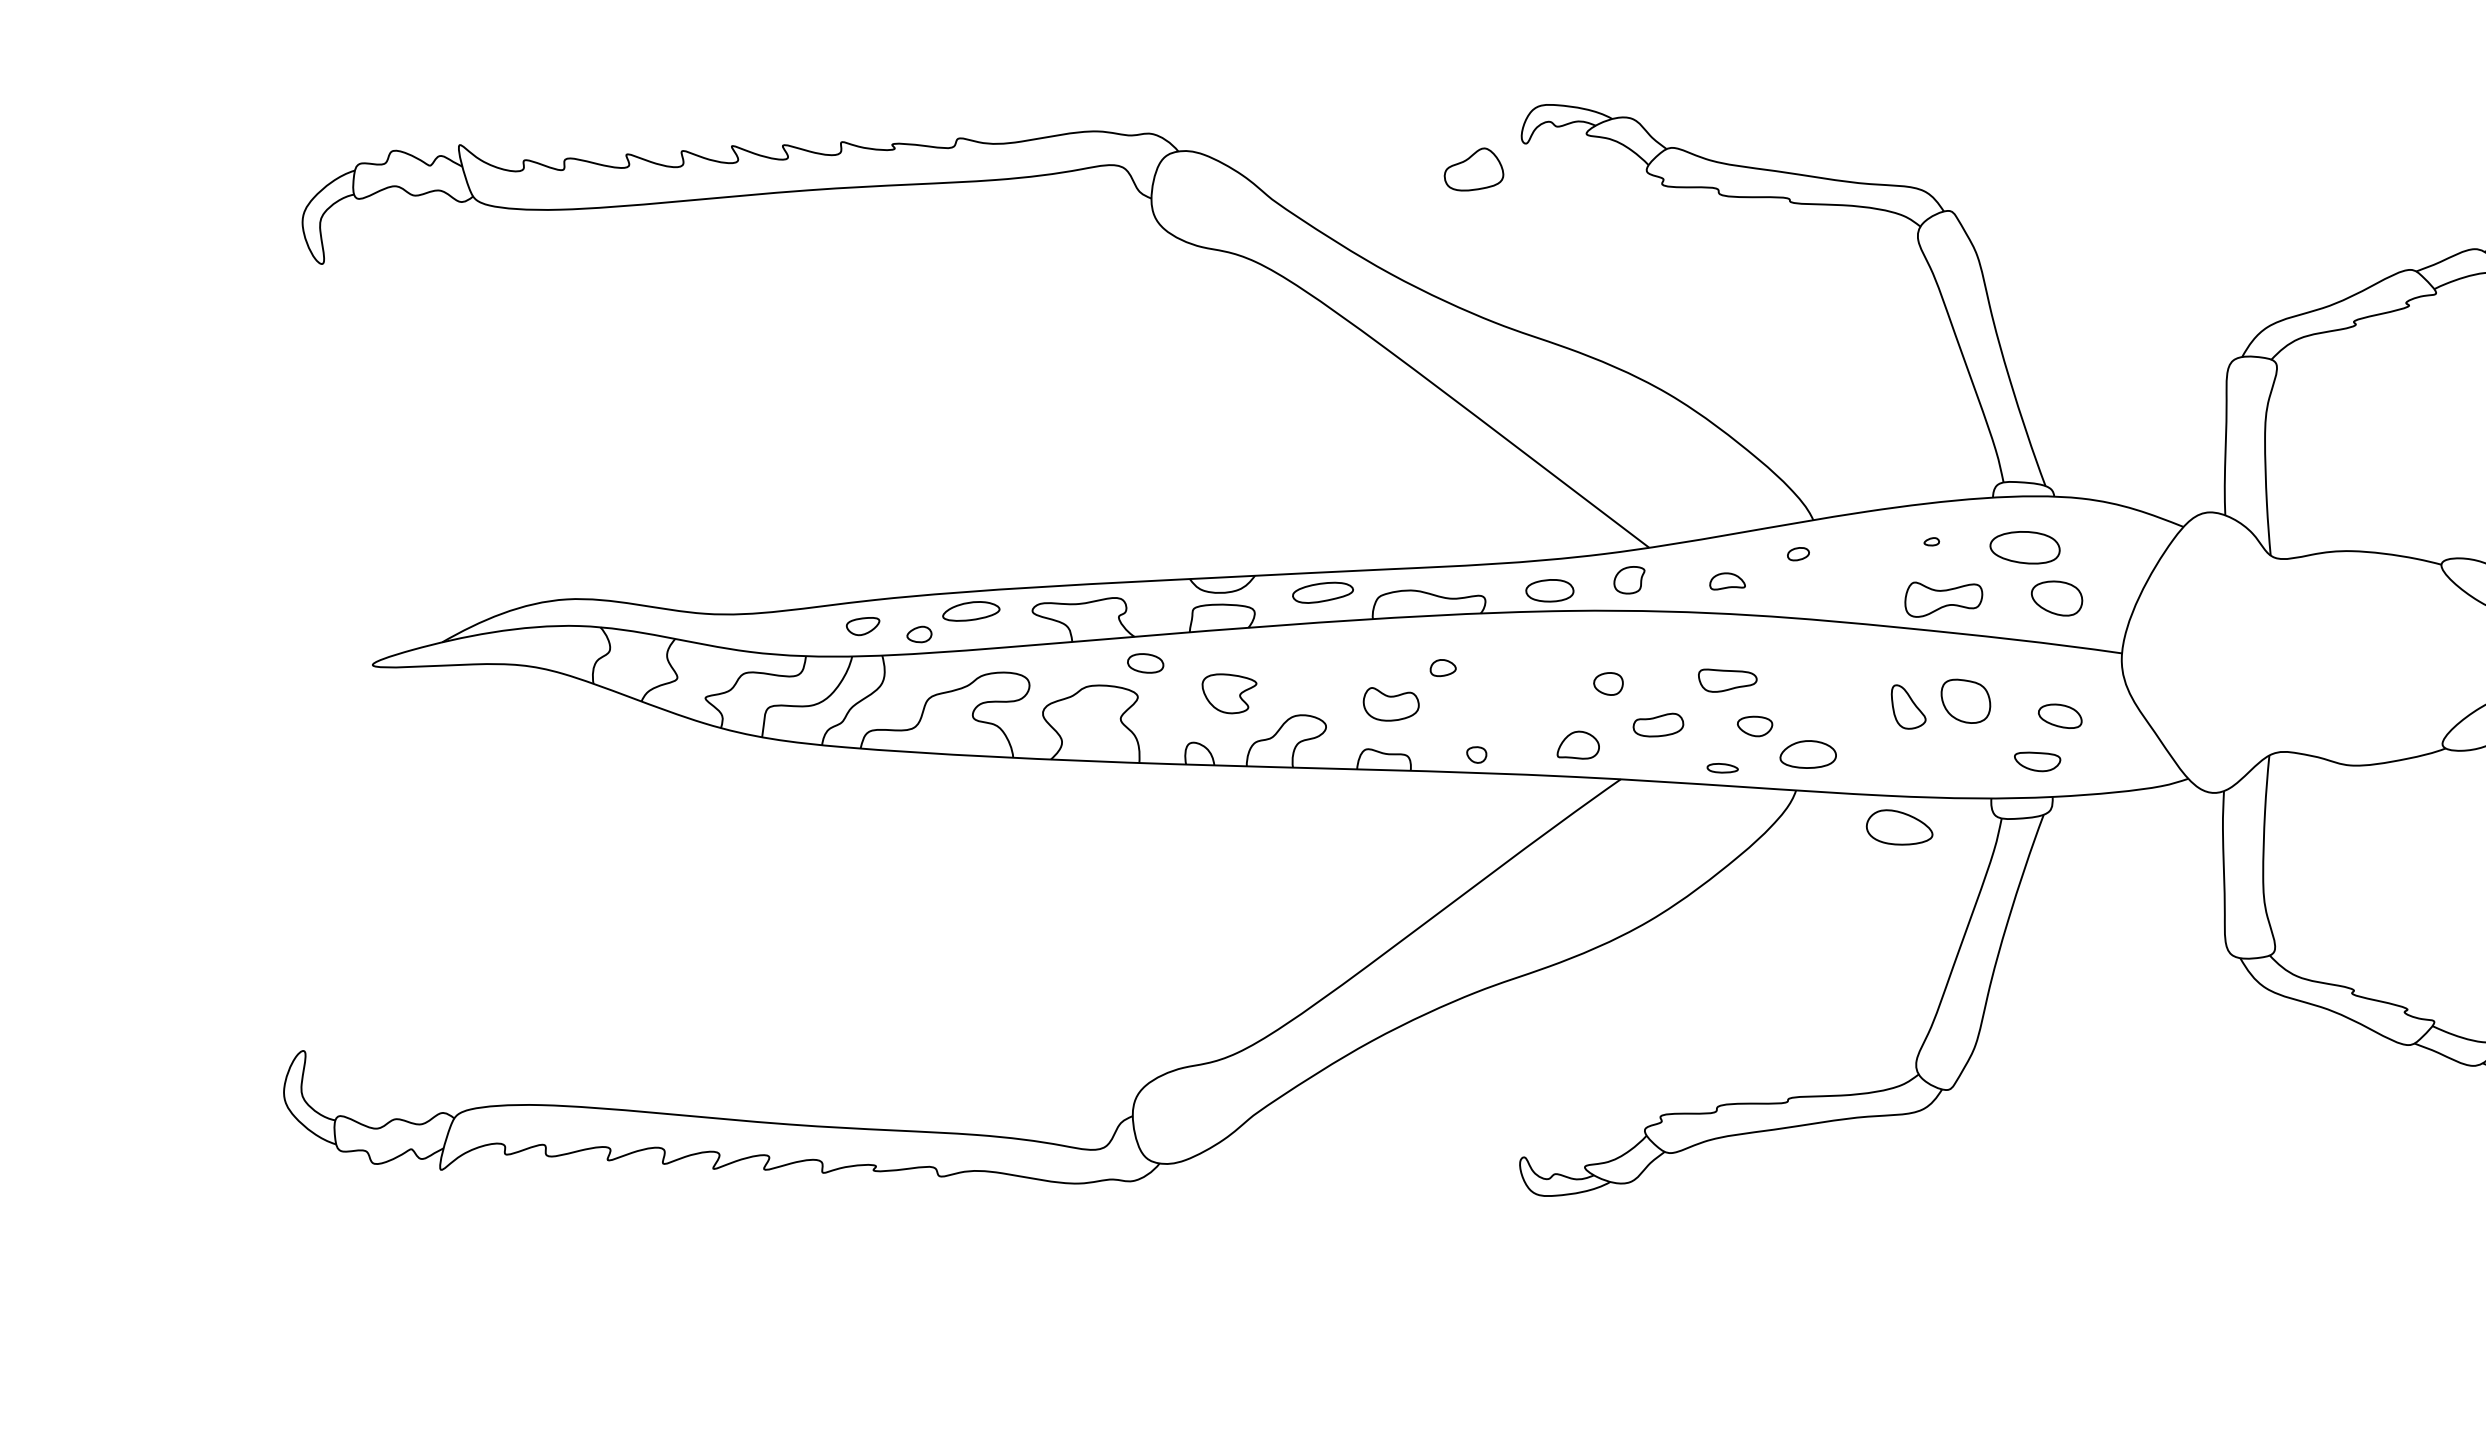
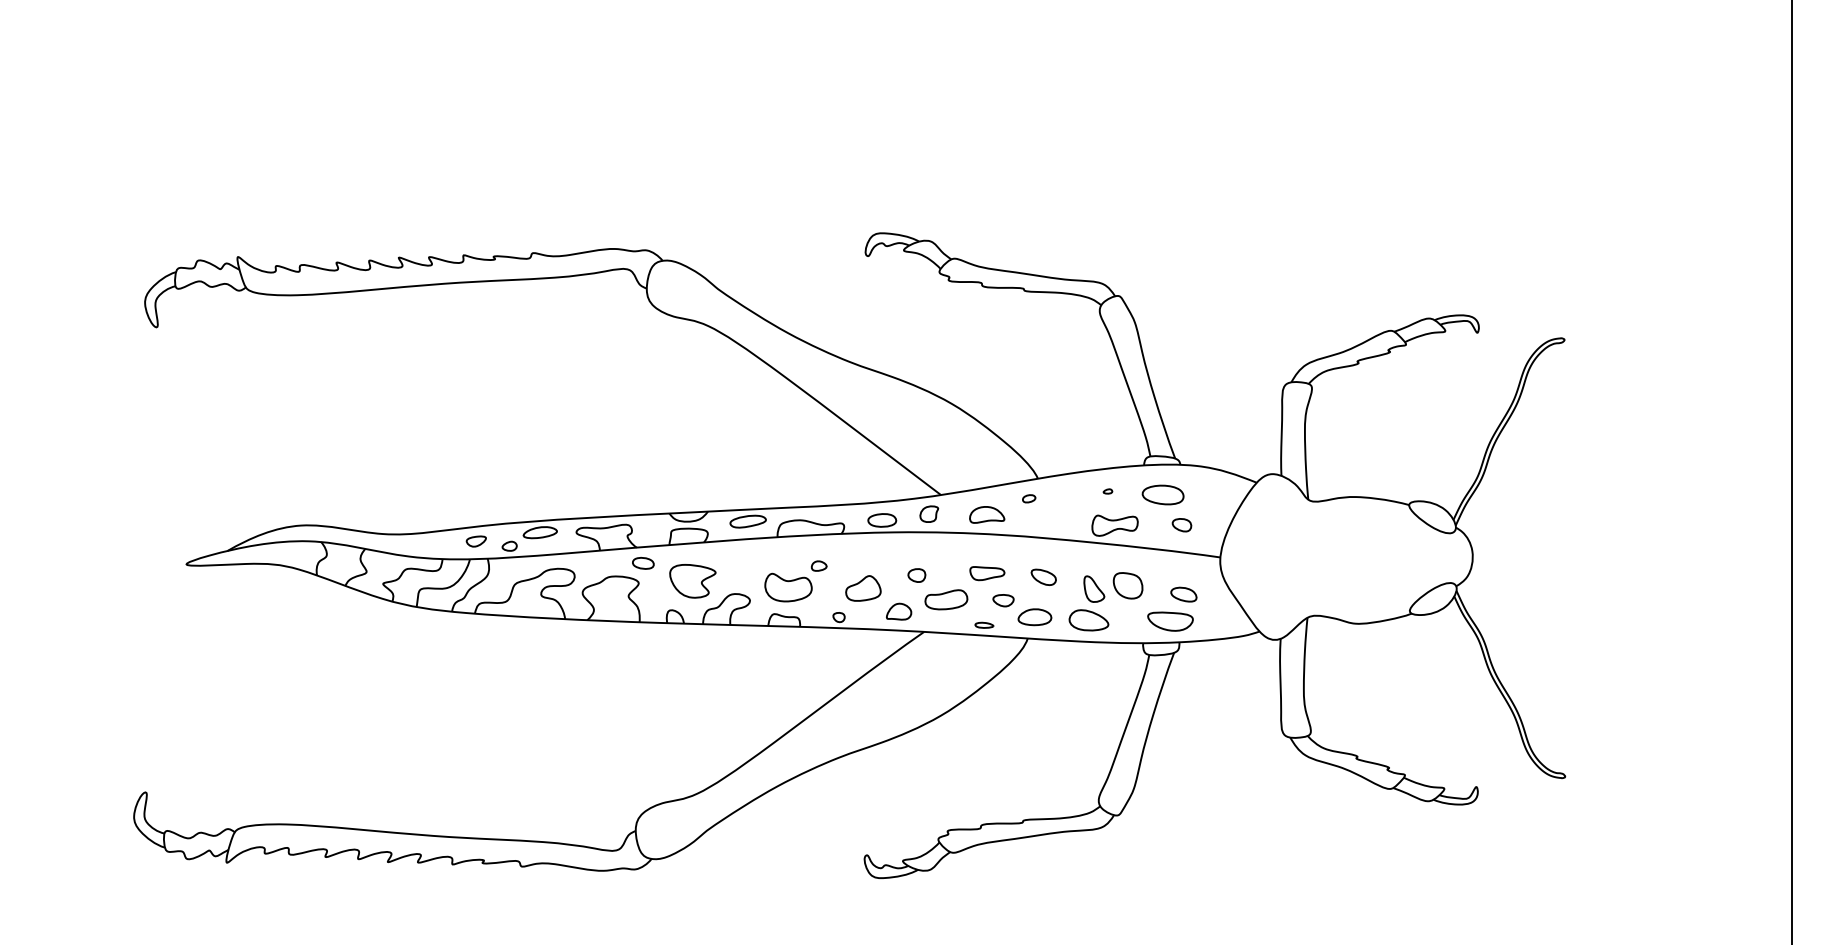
part: (1474, 169) -> (863, 588), moved
part: (1727, 580) -> (987, 514), size x1.67
part: (2056, 599) -> (1181, 525), size x0.62
part: (1822, 685) -> (1043, 576), added
part: (1228, 694) -> (692, 581), size x1.43
part: (1391, 704) -> (788, 587), size x1.43
part: (1658, 724) -> (946, 599), size x1.43
part: (2037, 761) -> (1170, 621), size x1.67
part: (1898, 827) -> (1088, 620), moved

